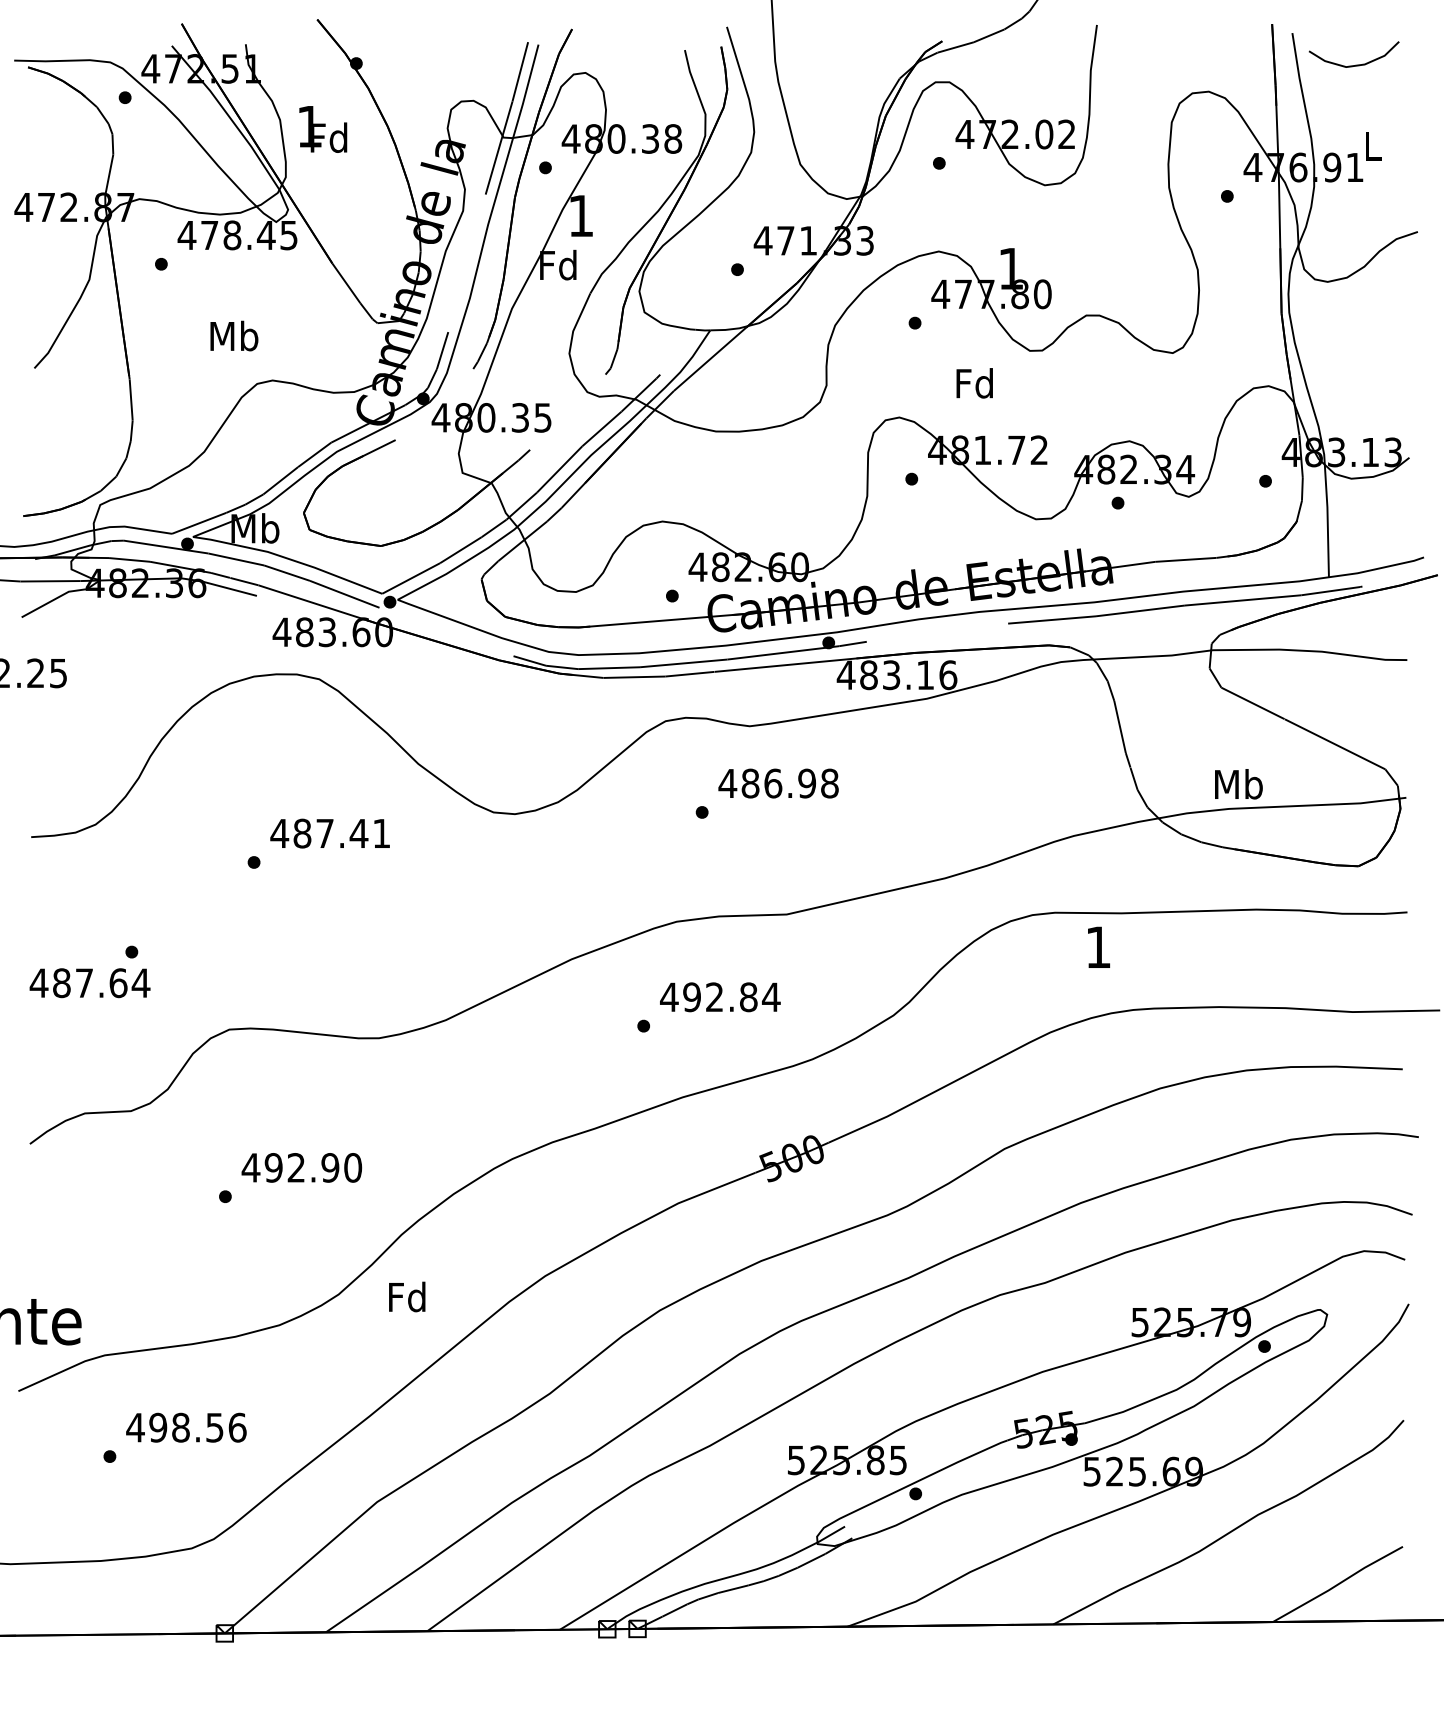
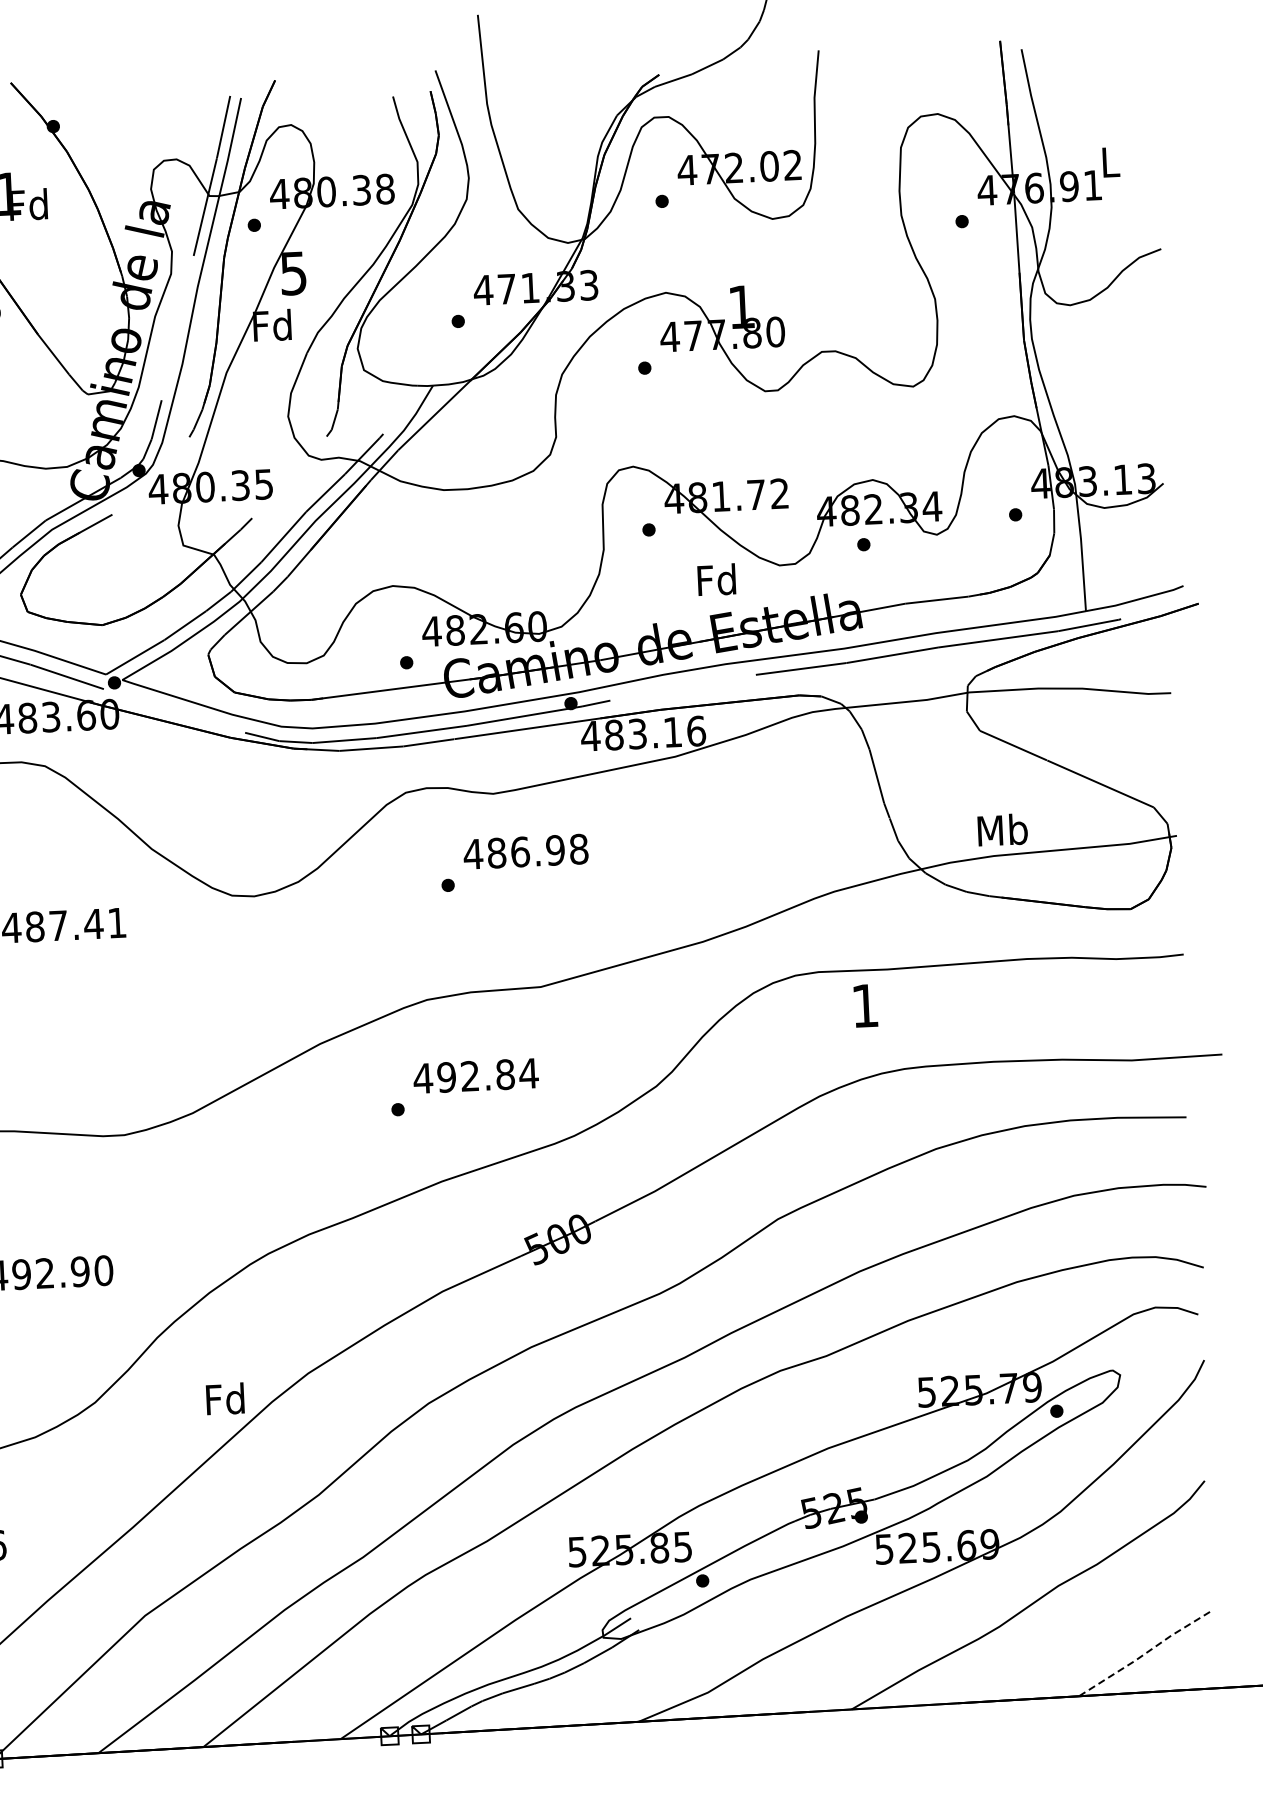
curve: (1355, 64) -> (1088, 78), removed
text: (580, 216) -> (293, 274), 1 -> 5
text: (974, 383) -> (716, 580), moved
text: (407, 1296) -> (225, 1398), moved
line: (1337, 1584) -> (1144, 1654), solid -> dashed

